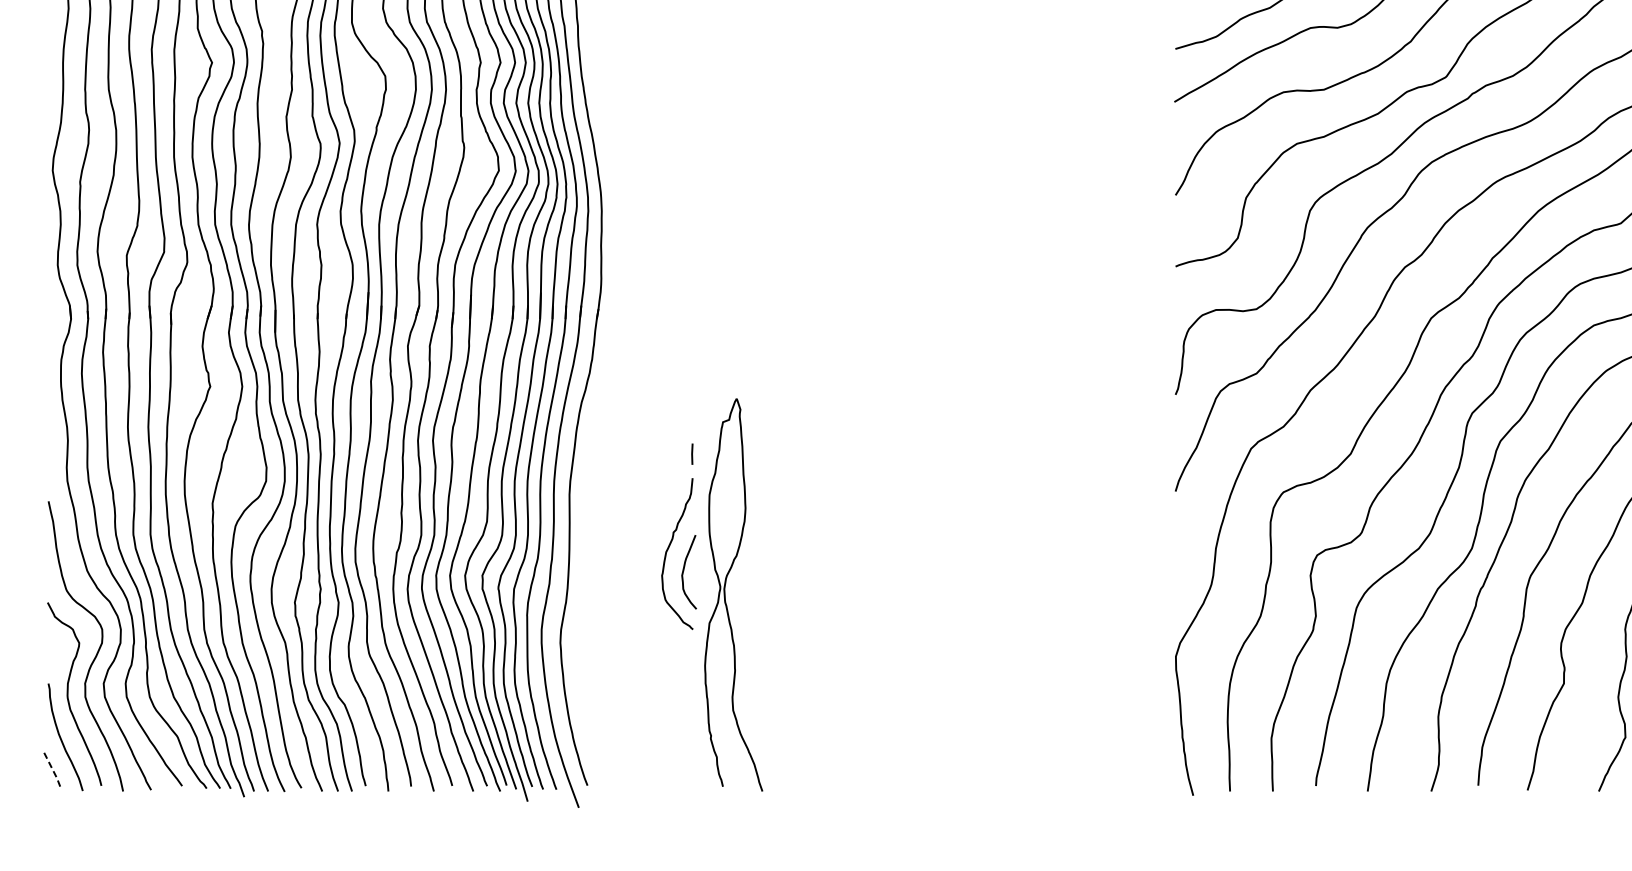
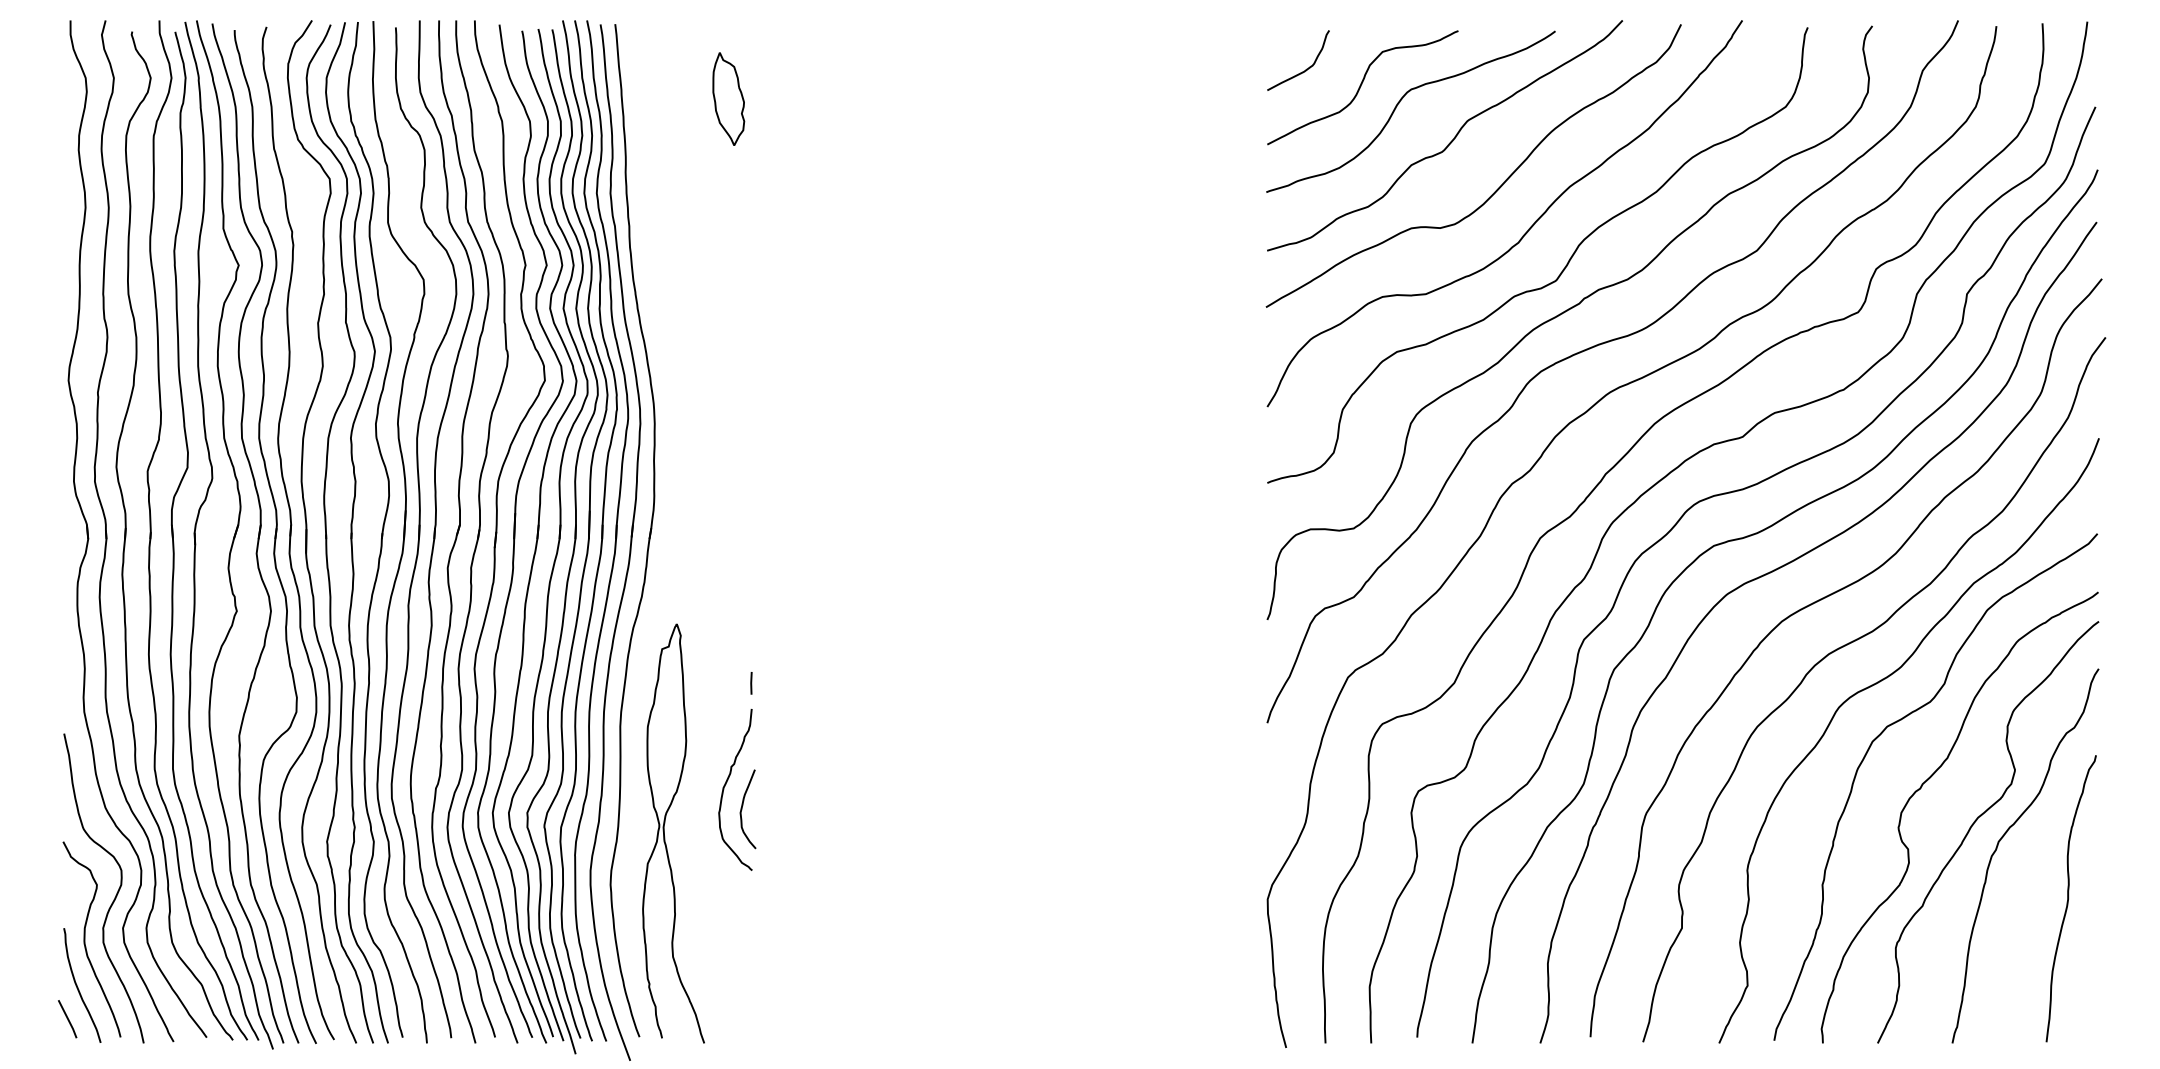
curve: (726, 598) -> (665, 837), moved
line: (52, 769) -> (68, 1019), dashed -> solid

